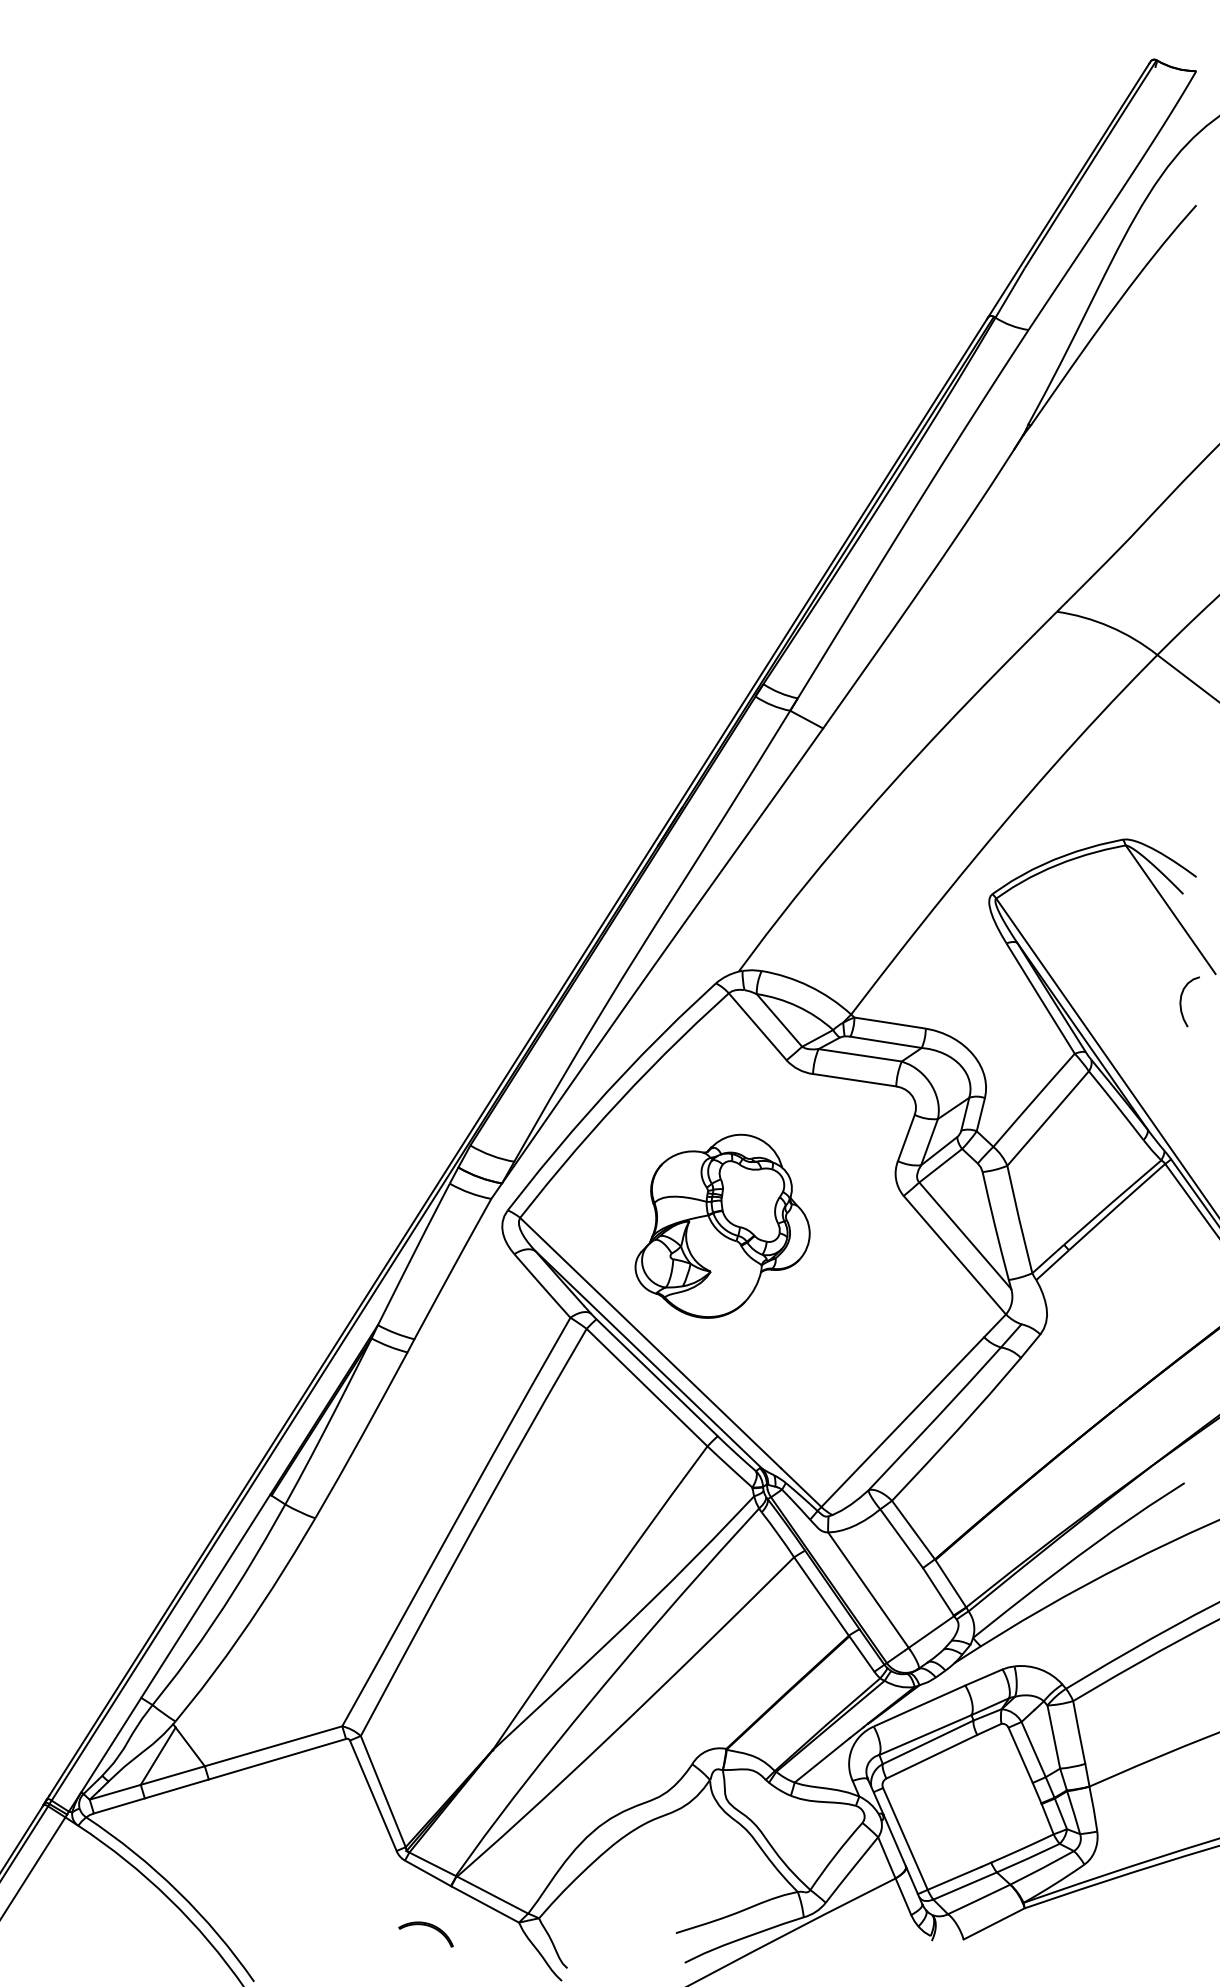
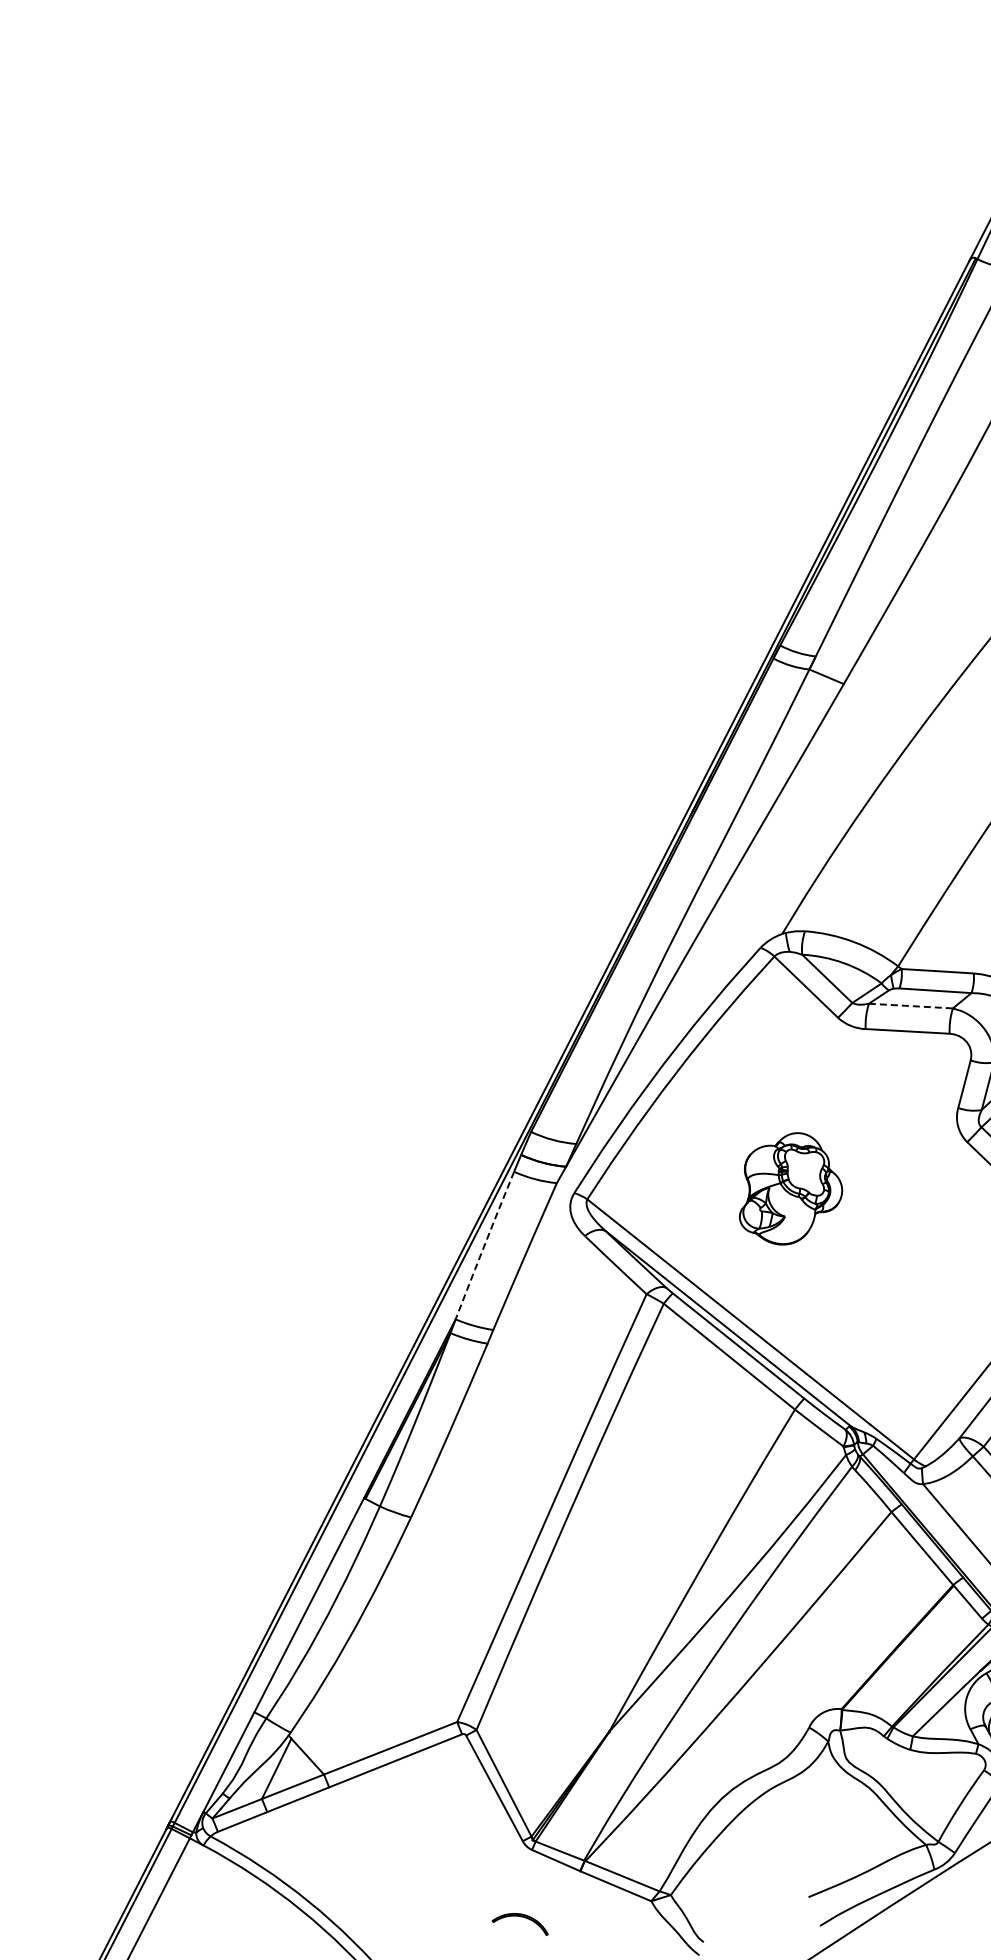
line: (860, 1055) -> (911, 1006), solid -> dashed
part: (722, 1225) -> (789, 1188), size x0.6
line: (413, 1254) -> (484, 1245), solid -> dashed
part: (426, 1926) -> (519, 1917), moved

